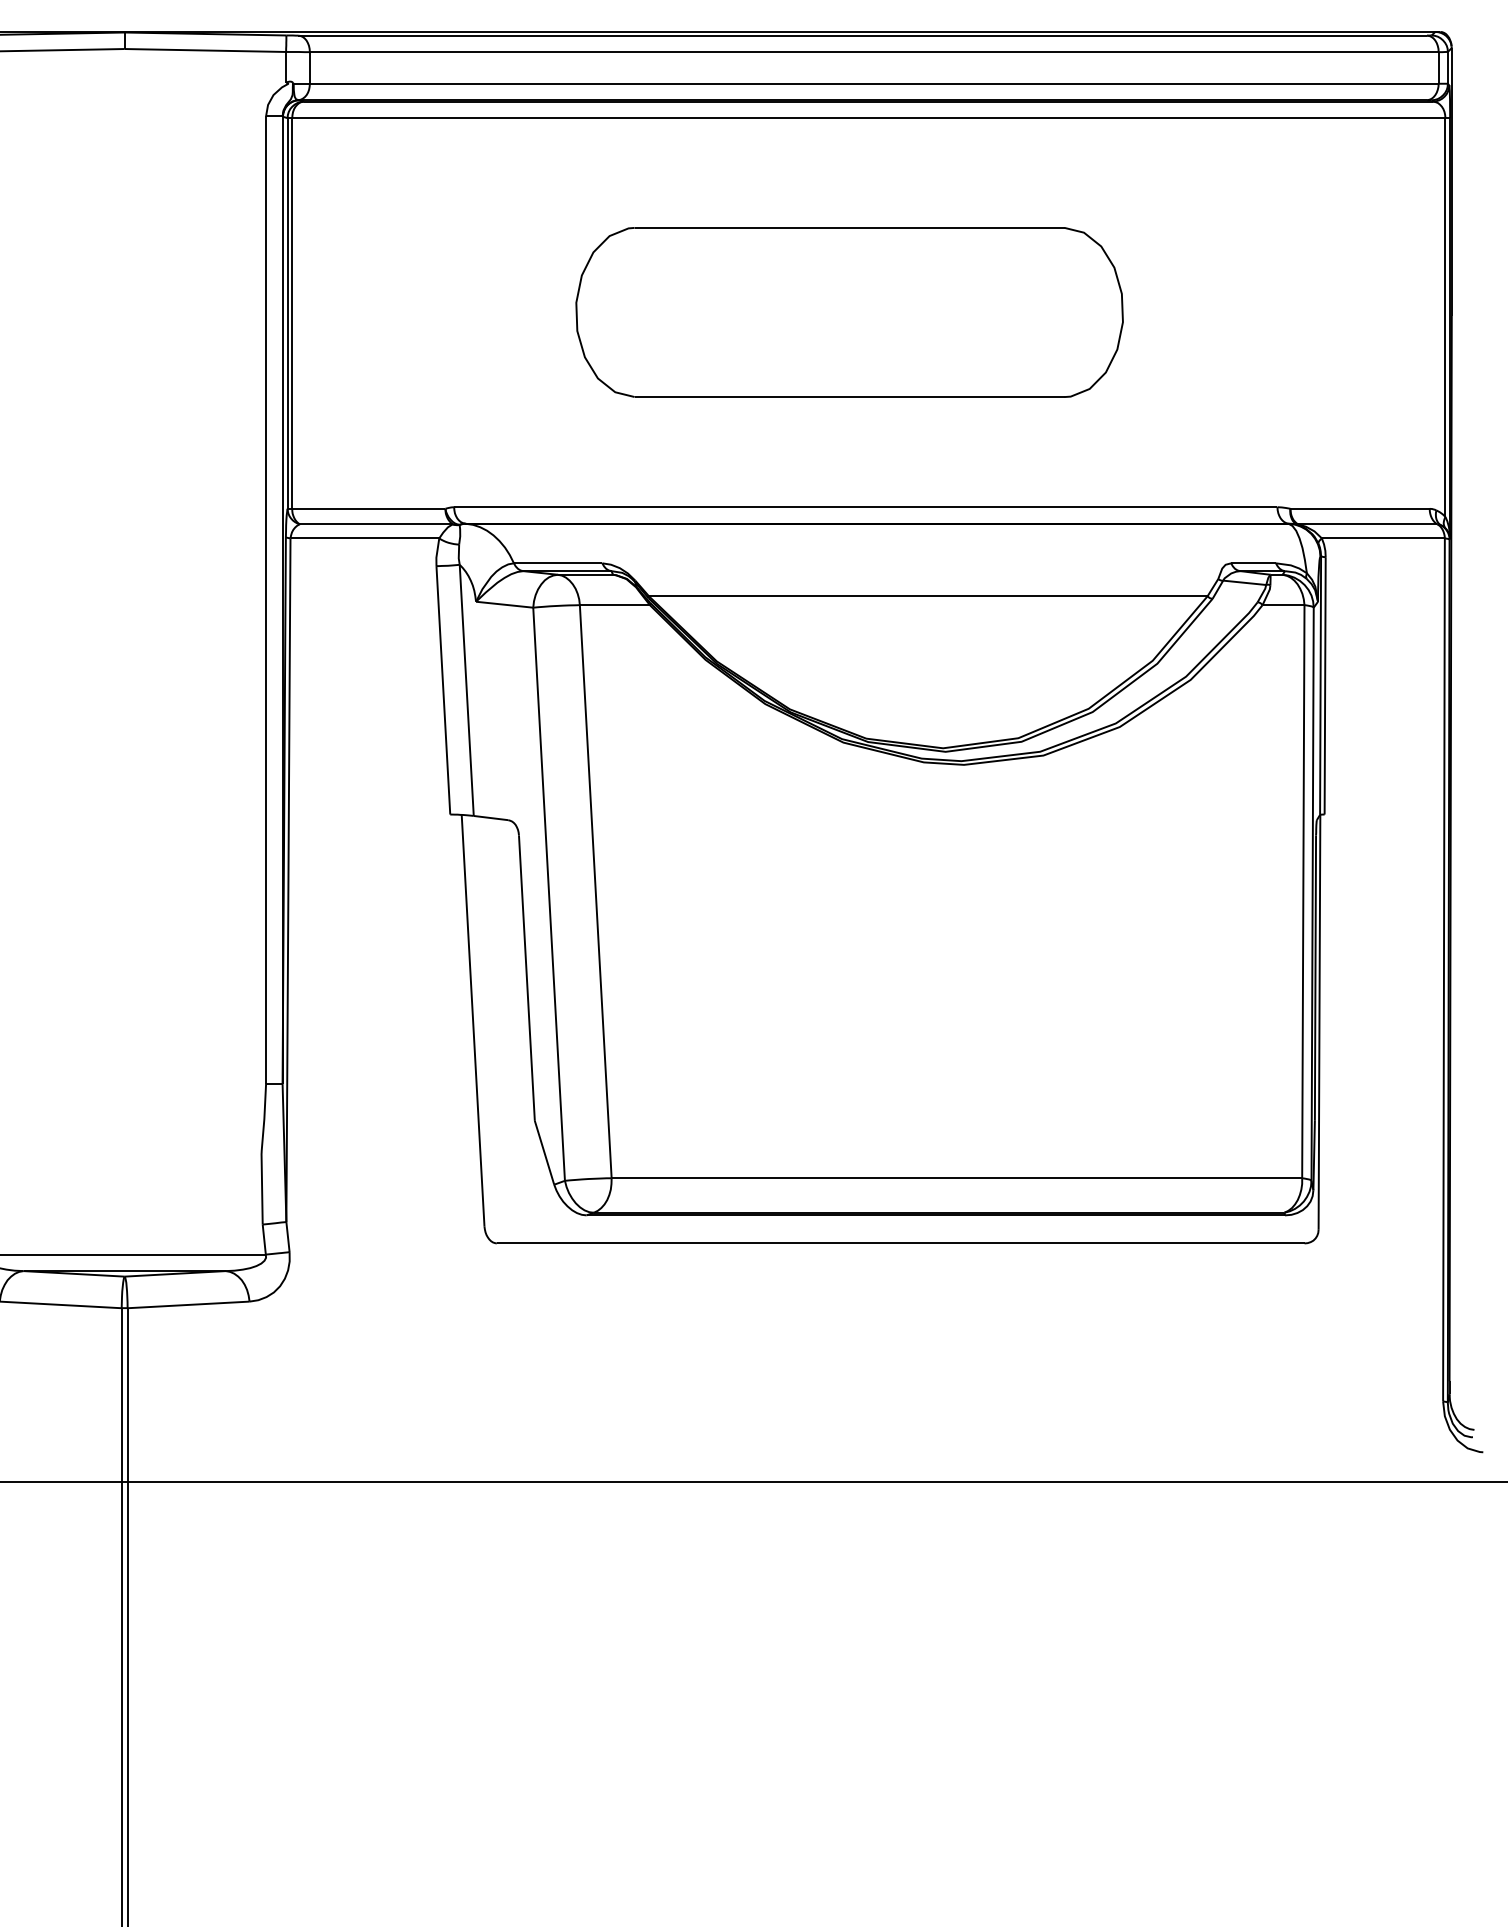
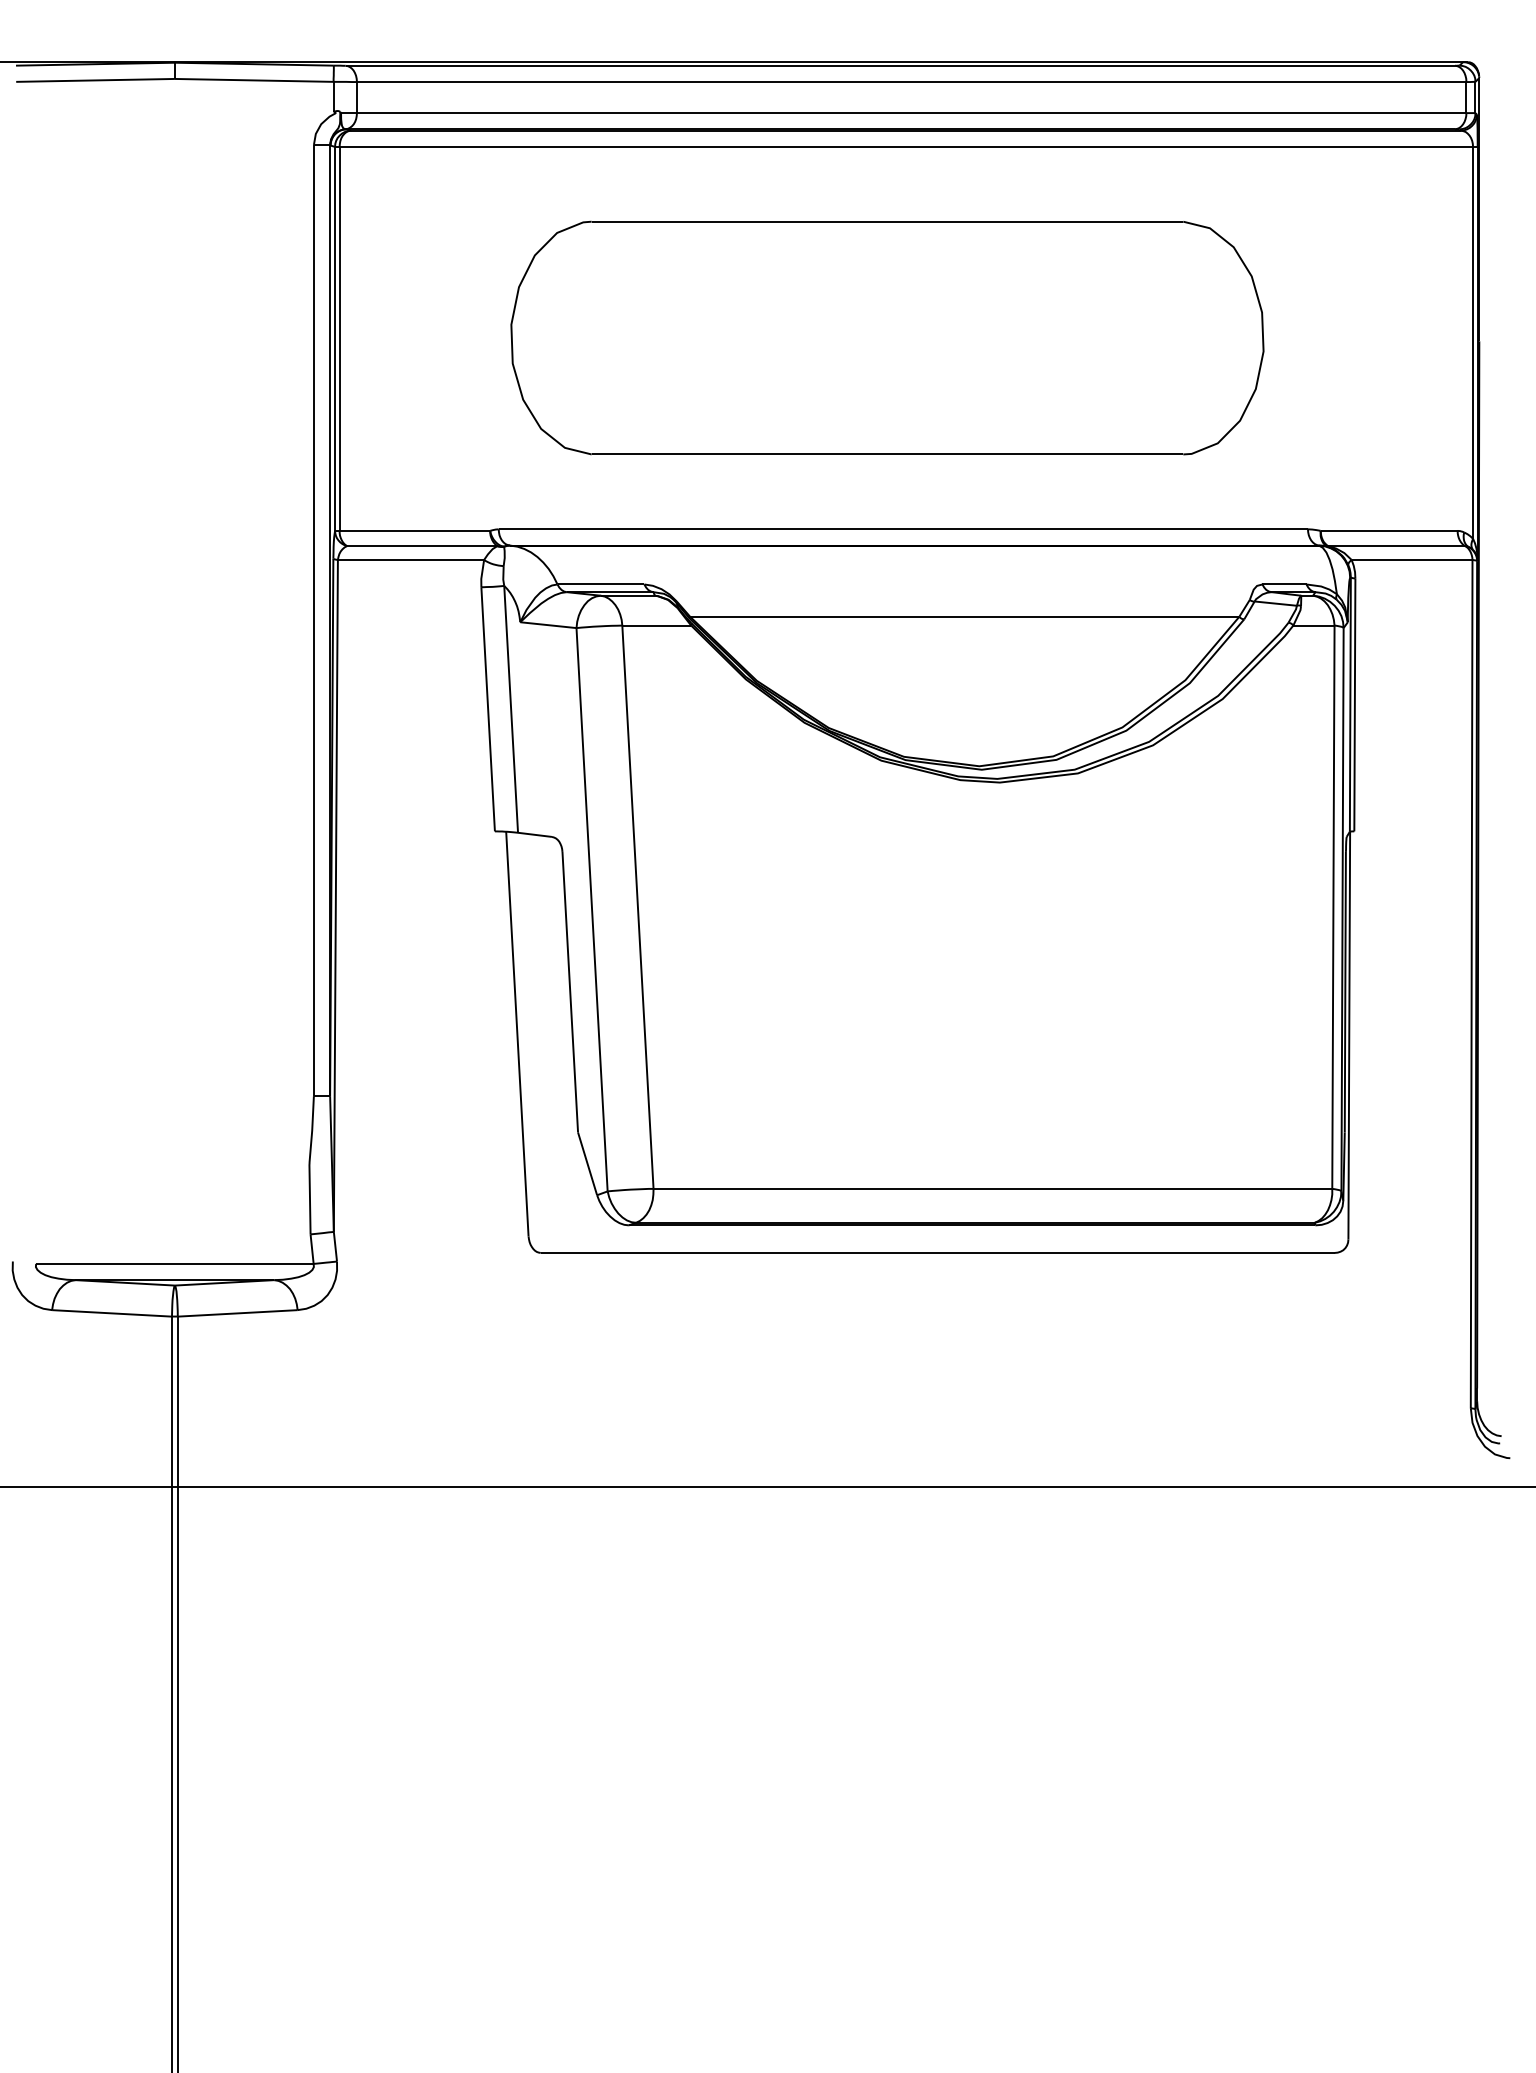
part: (849, 312) -> (887, 337), size x1.4

